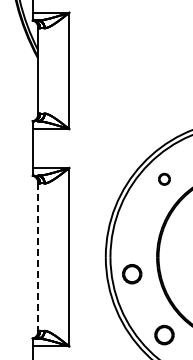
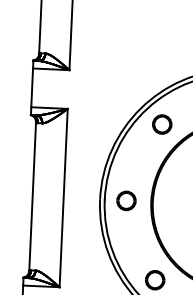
part: (164, 179) -> (162, 124), size x1.67
line: (38, 257) -> (32, 196), dashed -> solid
part: (132, 274) -> (126, 201), moved

